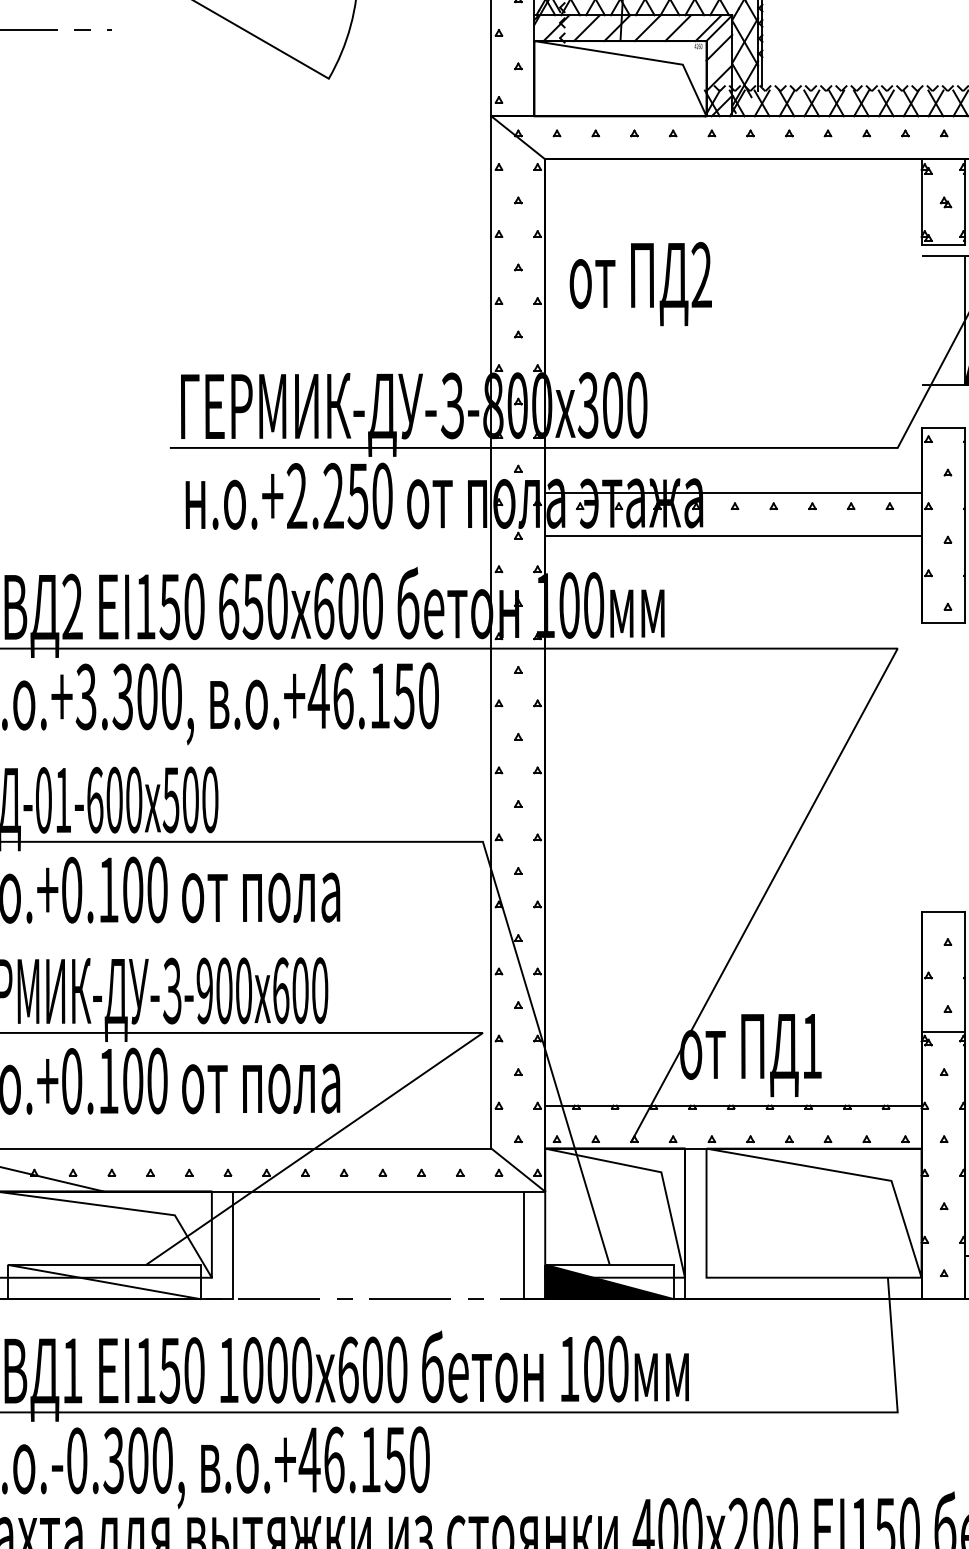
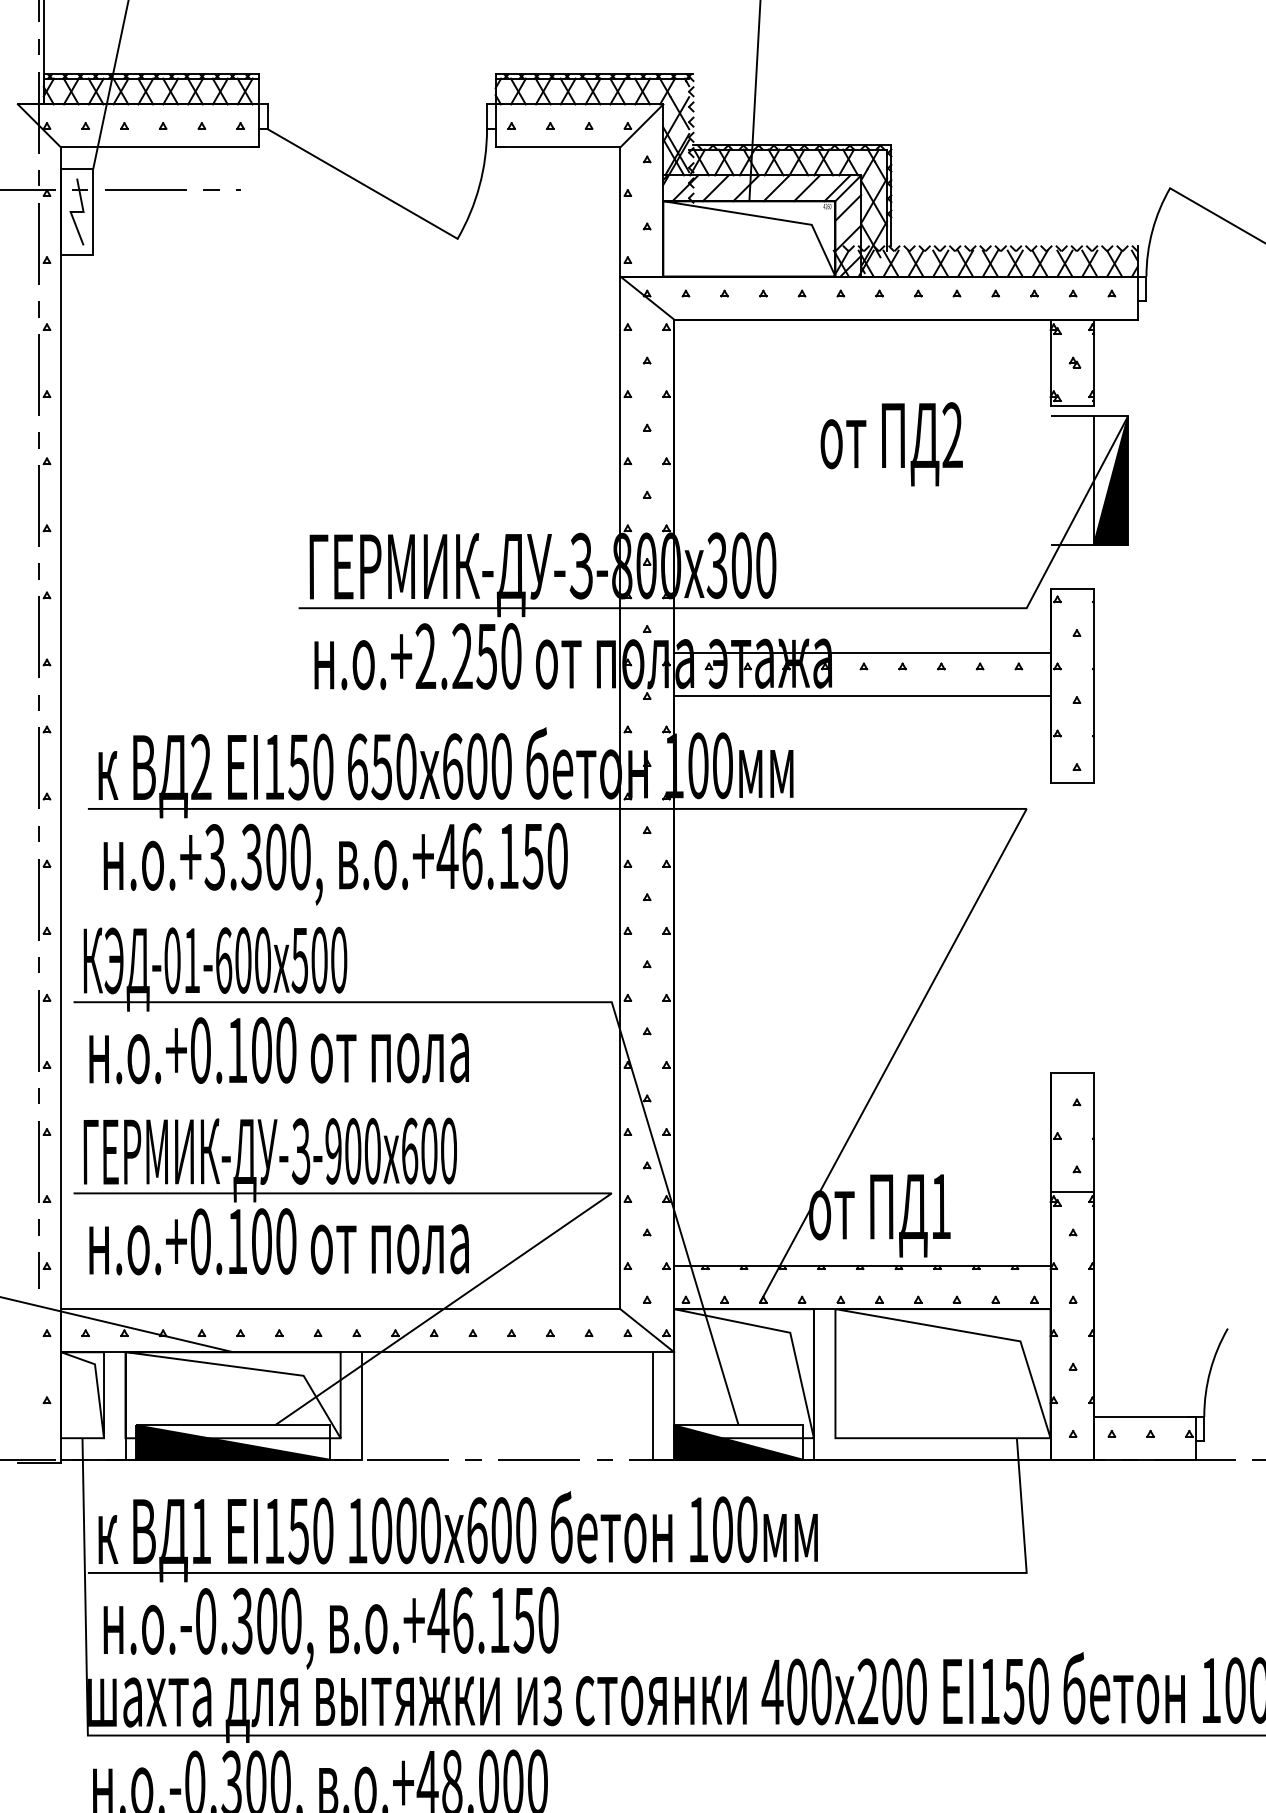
text: (640, 284) -> (891, 444), moved
fill: (103, 1281) -> (232, 1442), added

